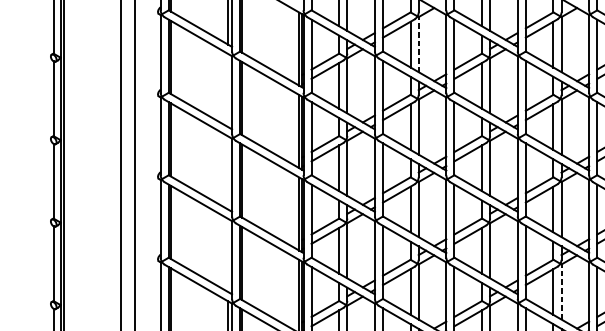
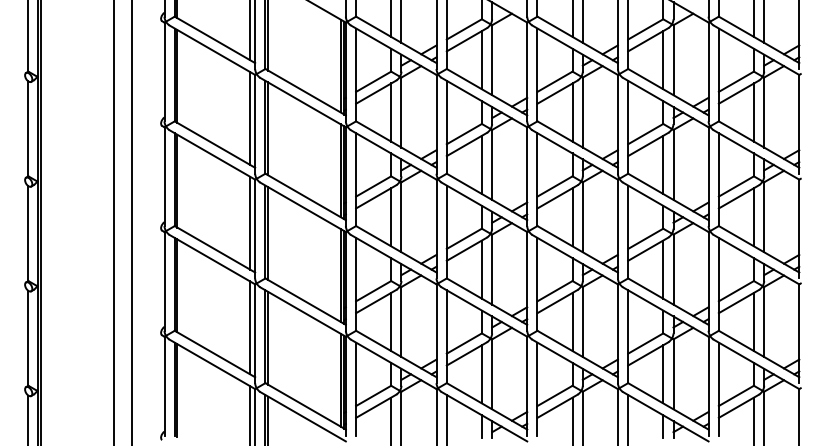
line: (418, 44) -> (492, 60), dashed -> solid
line: (227, 89) -> (249, 117), added
line: (227, 172) -> (249, 222), added
line: (227, 255) -> (249, 327), added
line: (561, 292) -> (673, 374), dashed -> solid

